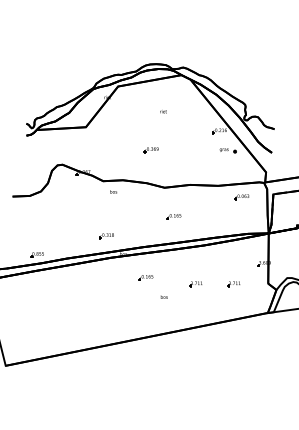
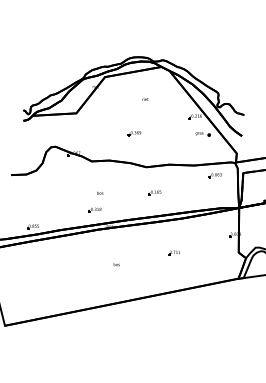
text: (113, 191) -> (100, 192), moved
part: (145, 277) -> (129, 247), removed
part: (233, 284) -> (207, 253), removed
text: (163, 296) -> (116, 264), moved

